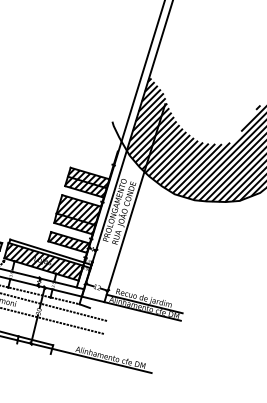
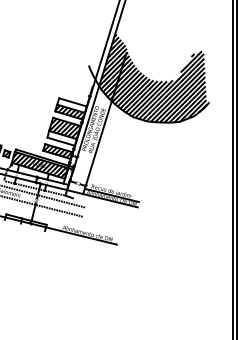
hatch: (87, 177) -> (71, 105), removed
hatch: (73, 224) -> (61, 138), removed

